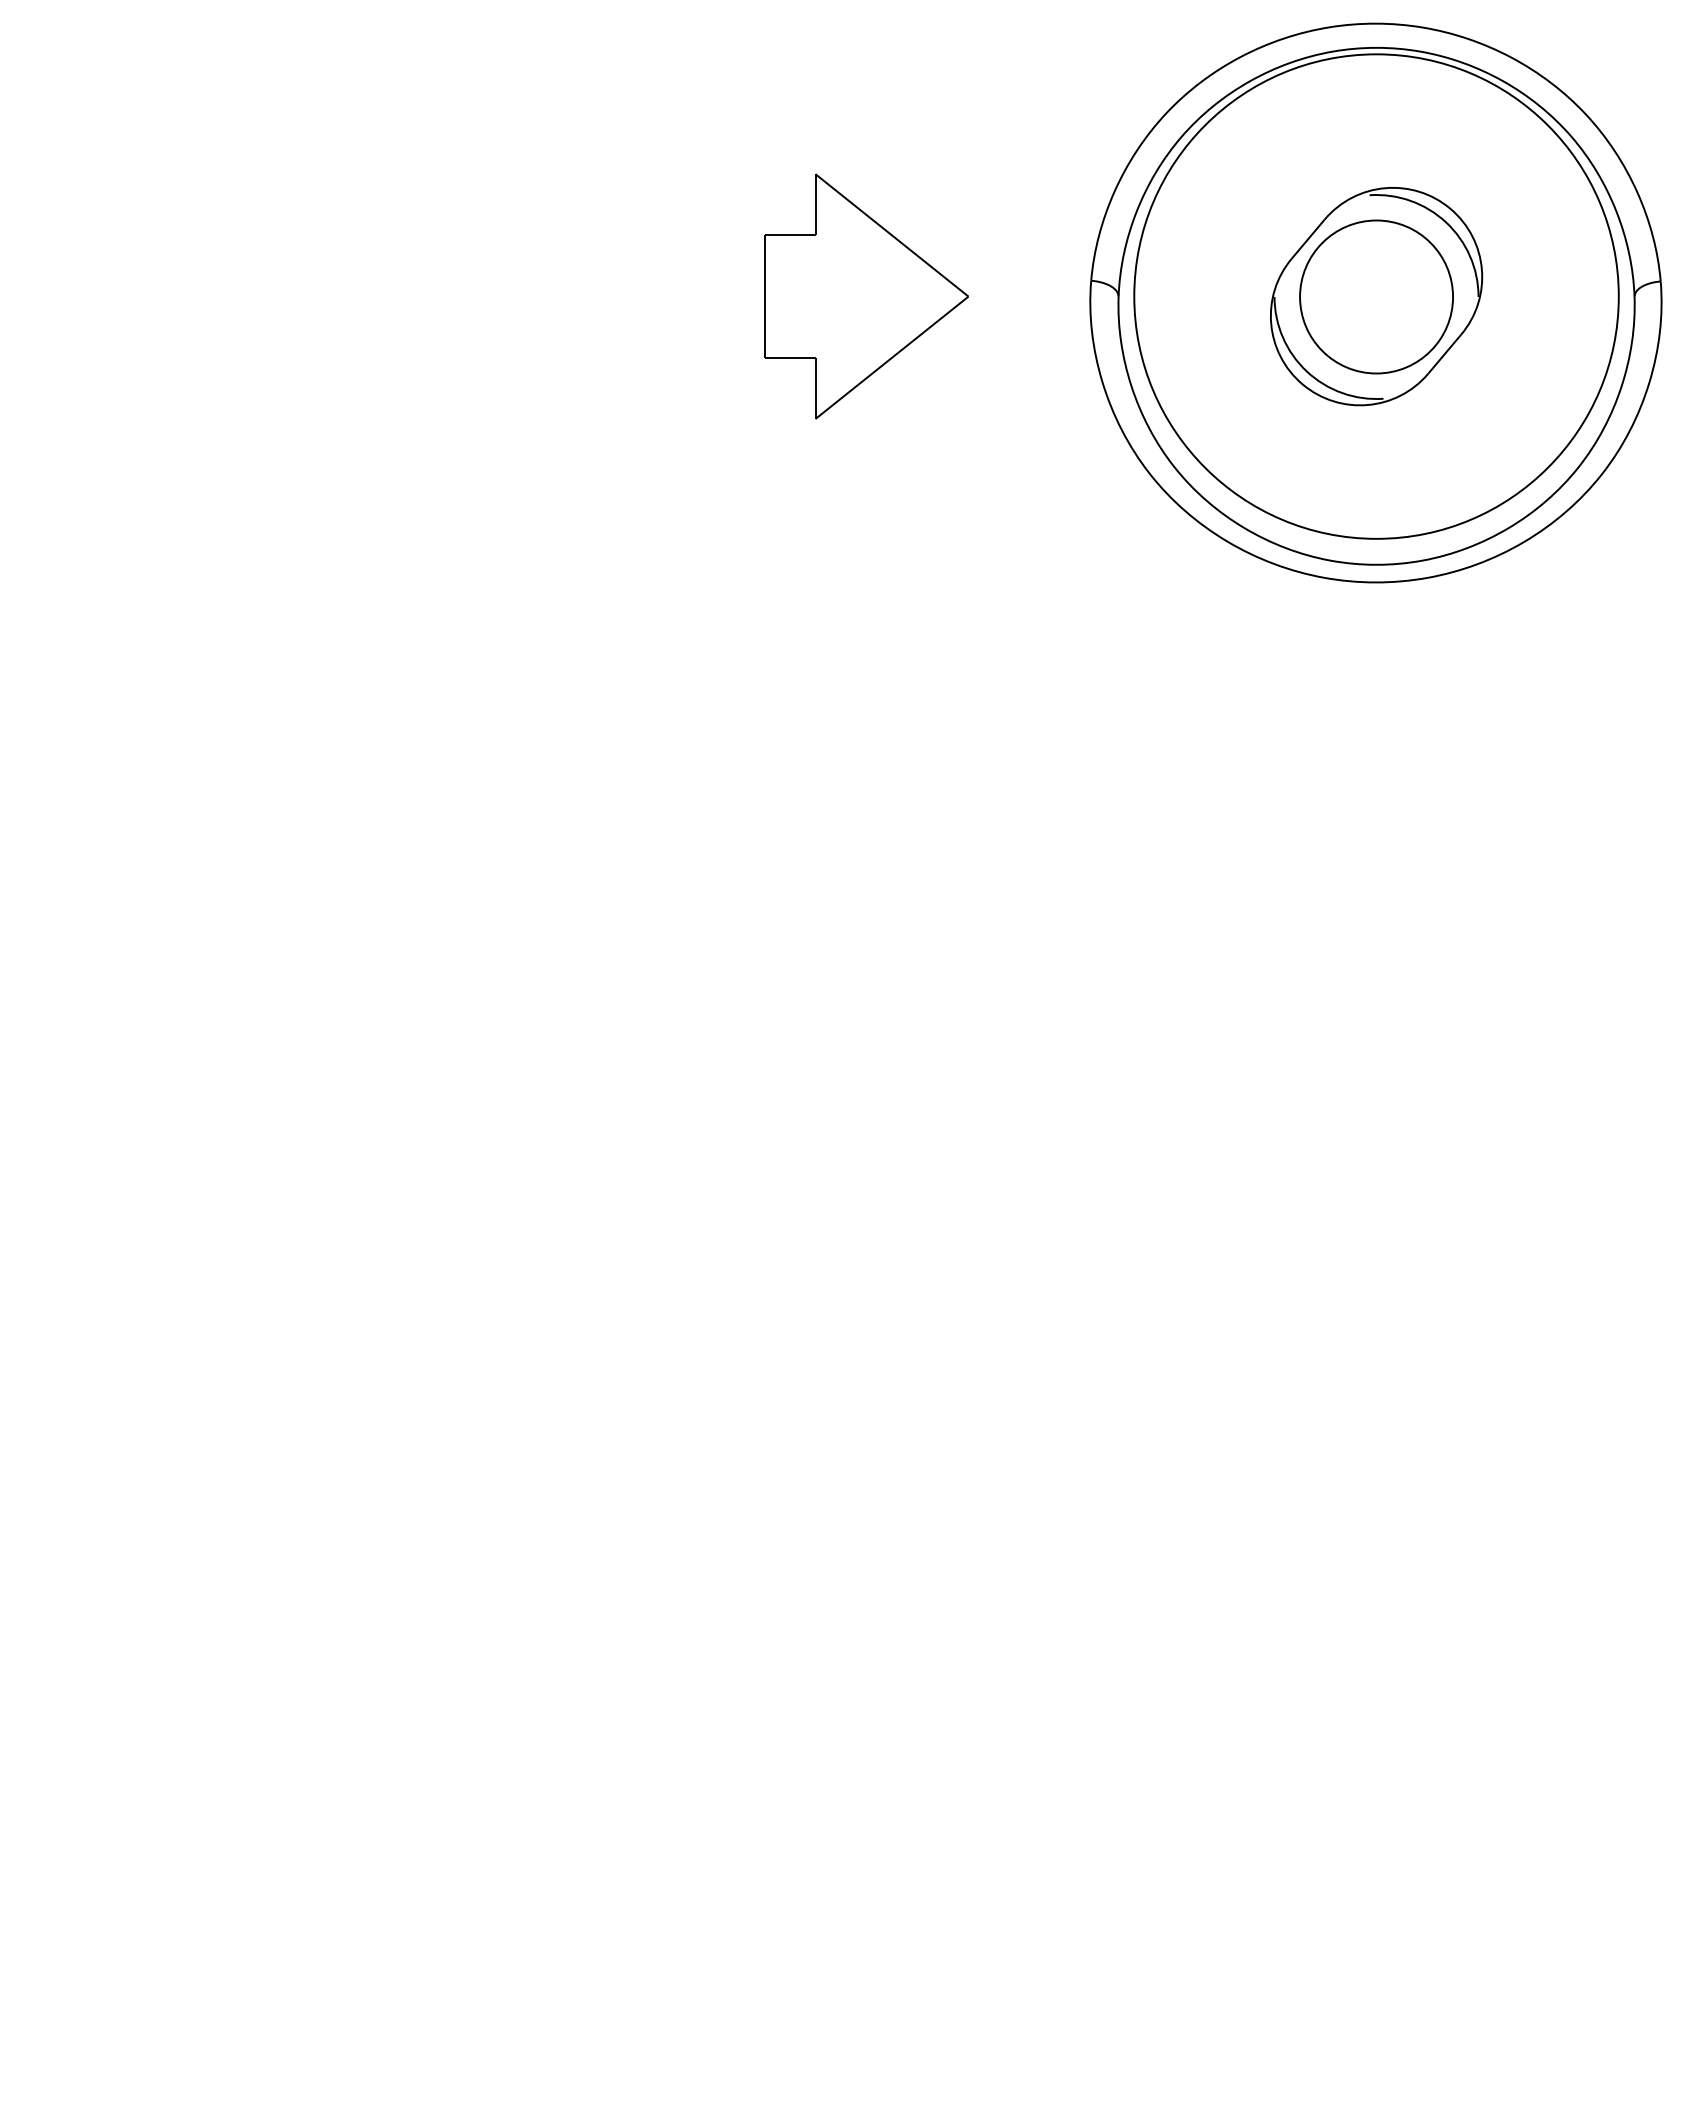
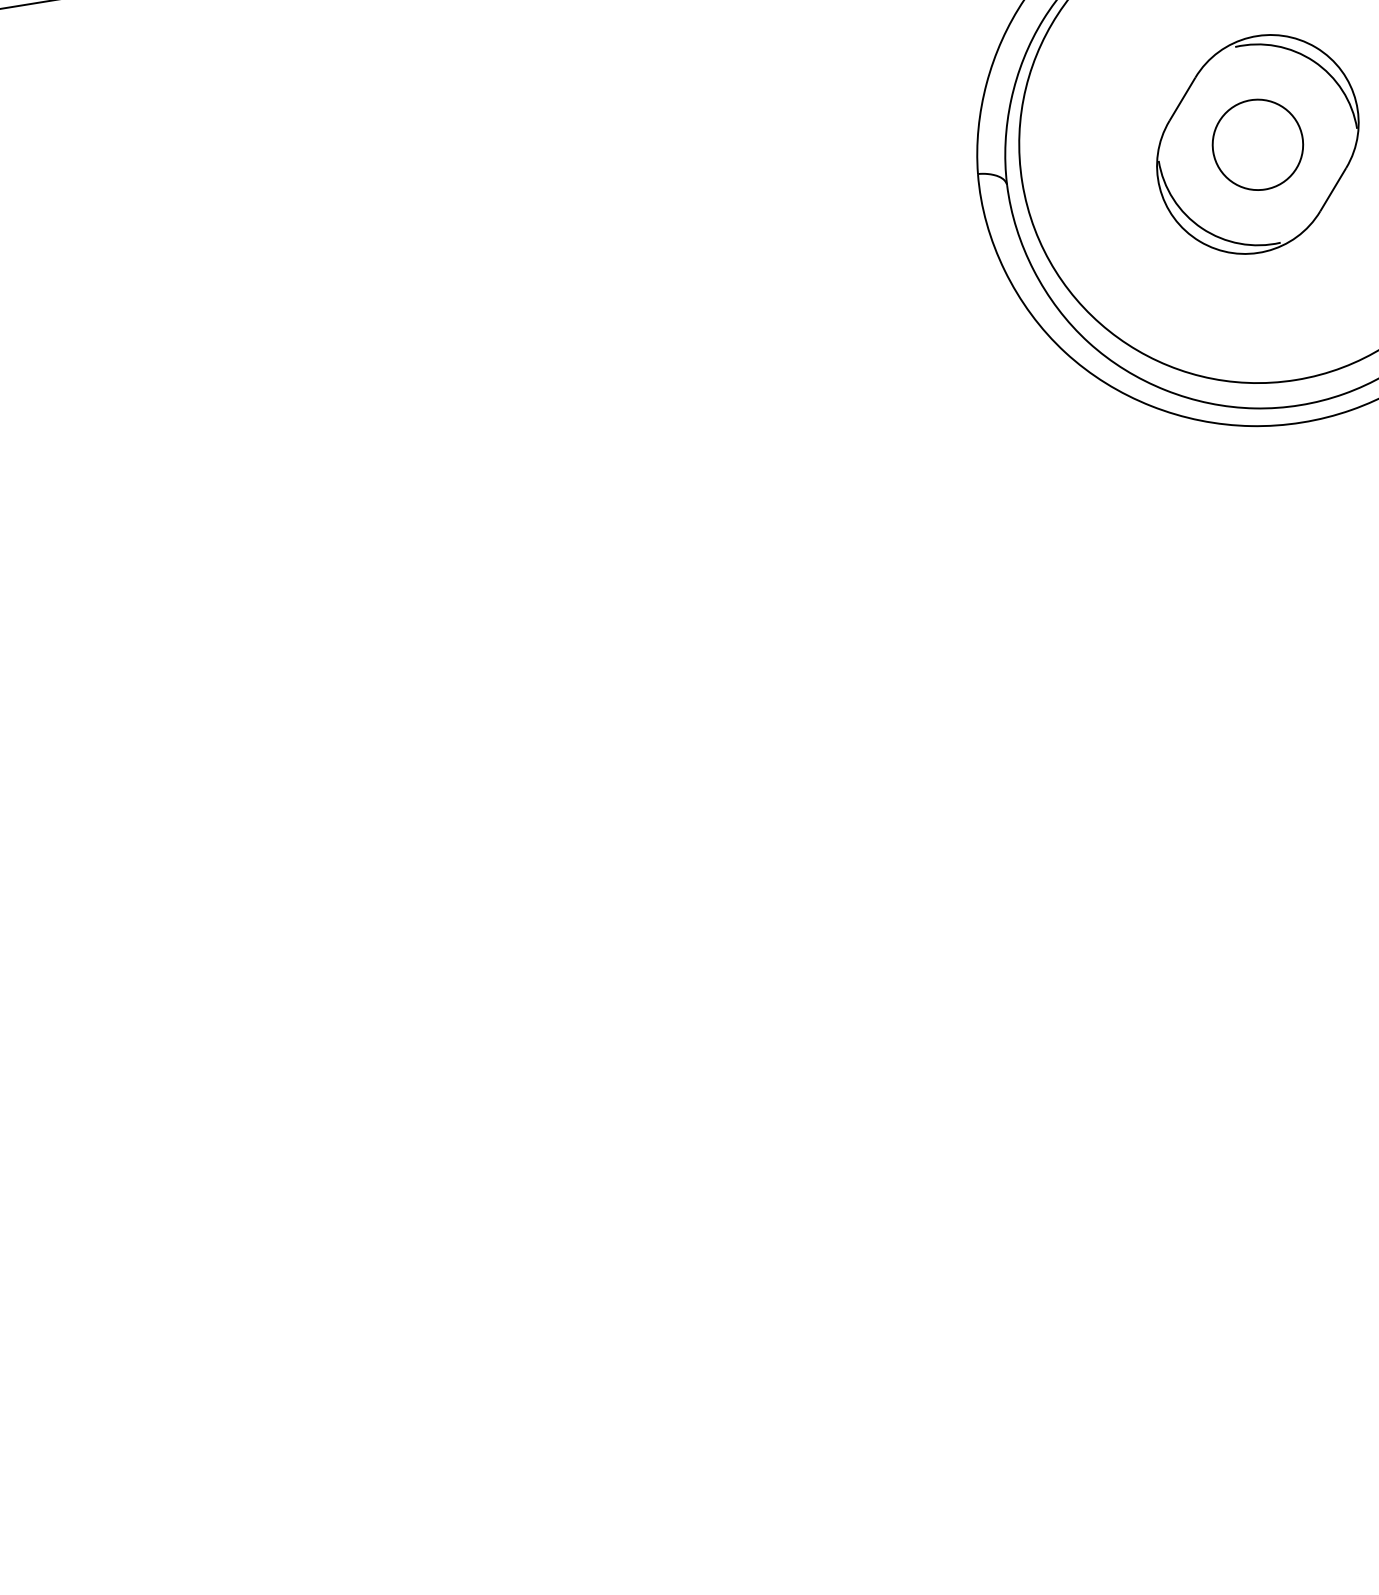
part: (866, 296) -> (761, 224), removed
circle: (1376, 296) -> (1257, 144), size x0.6

